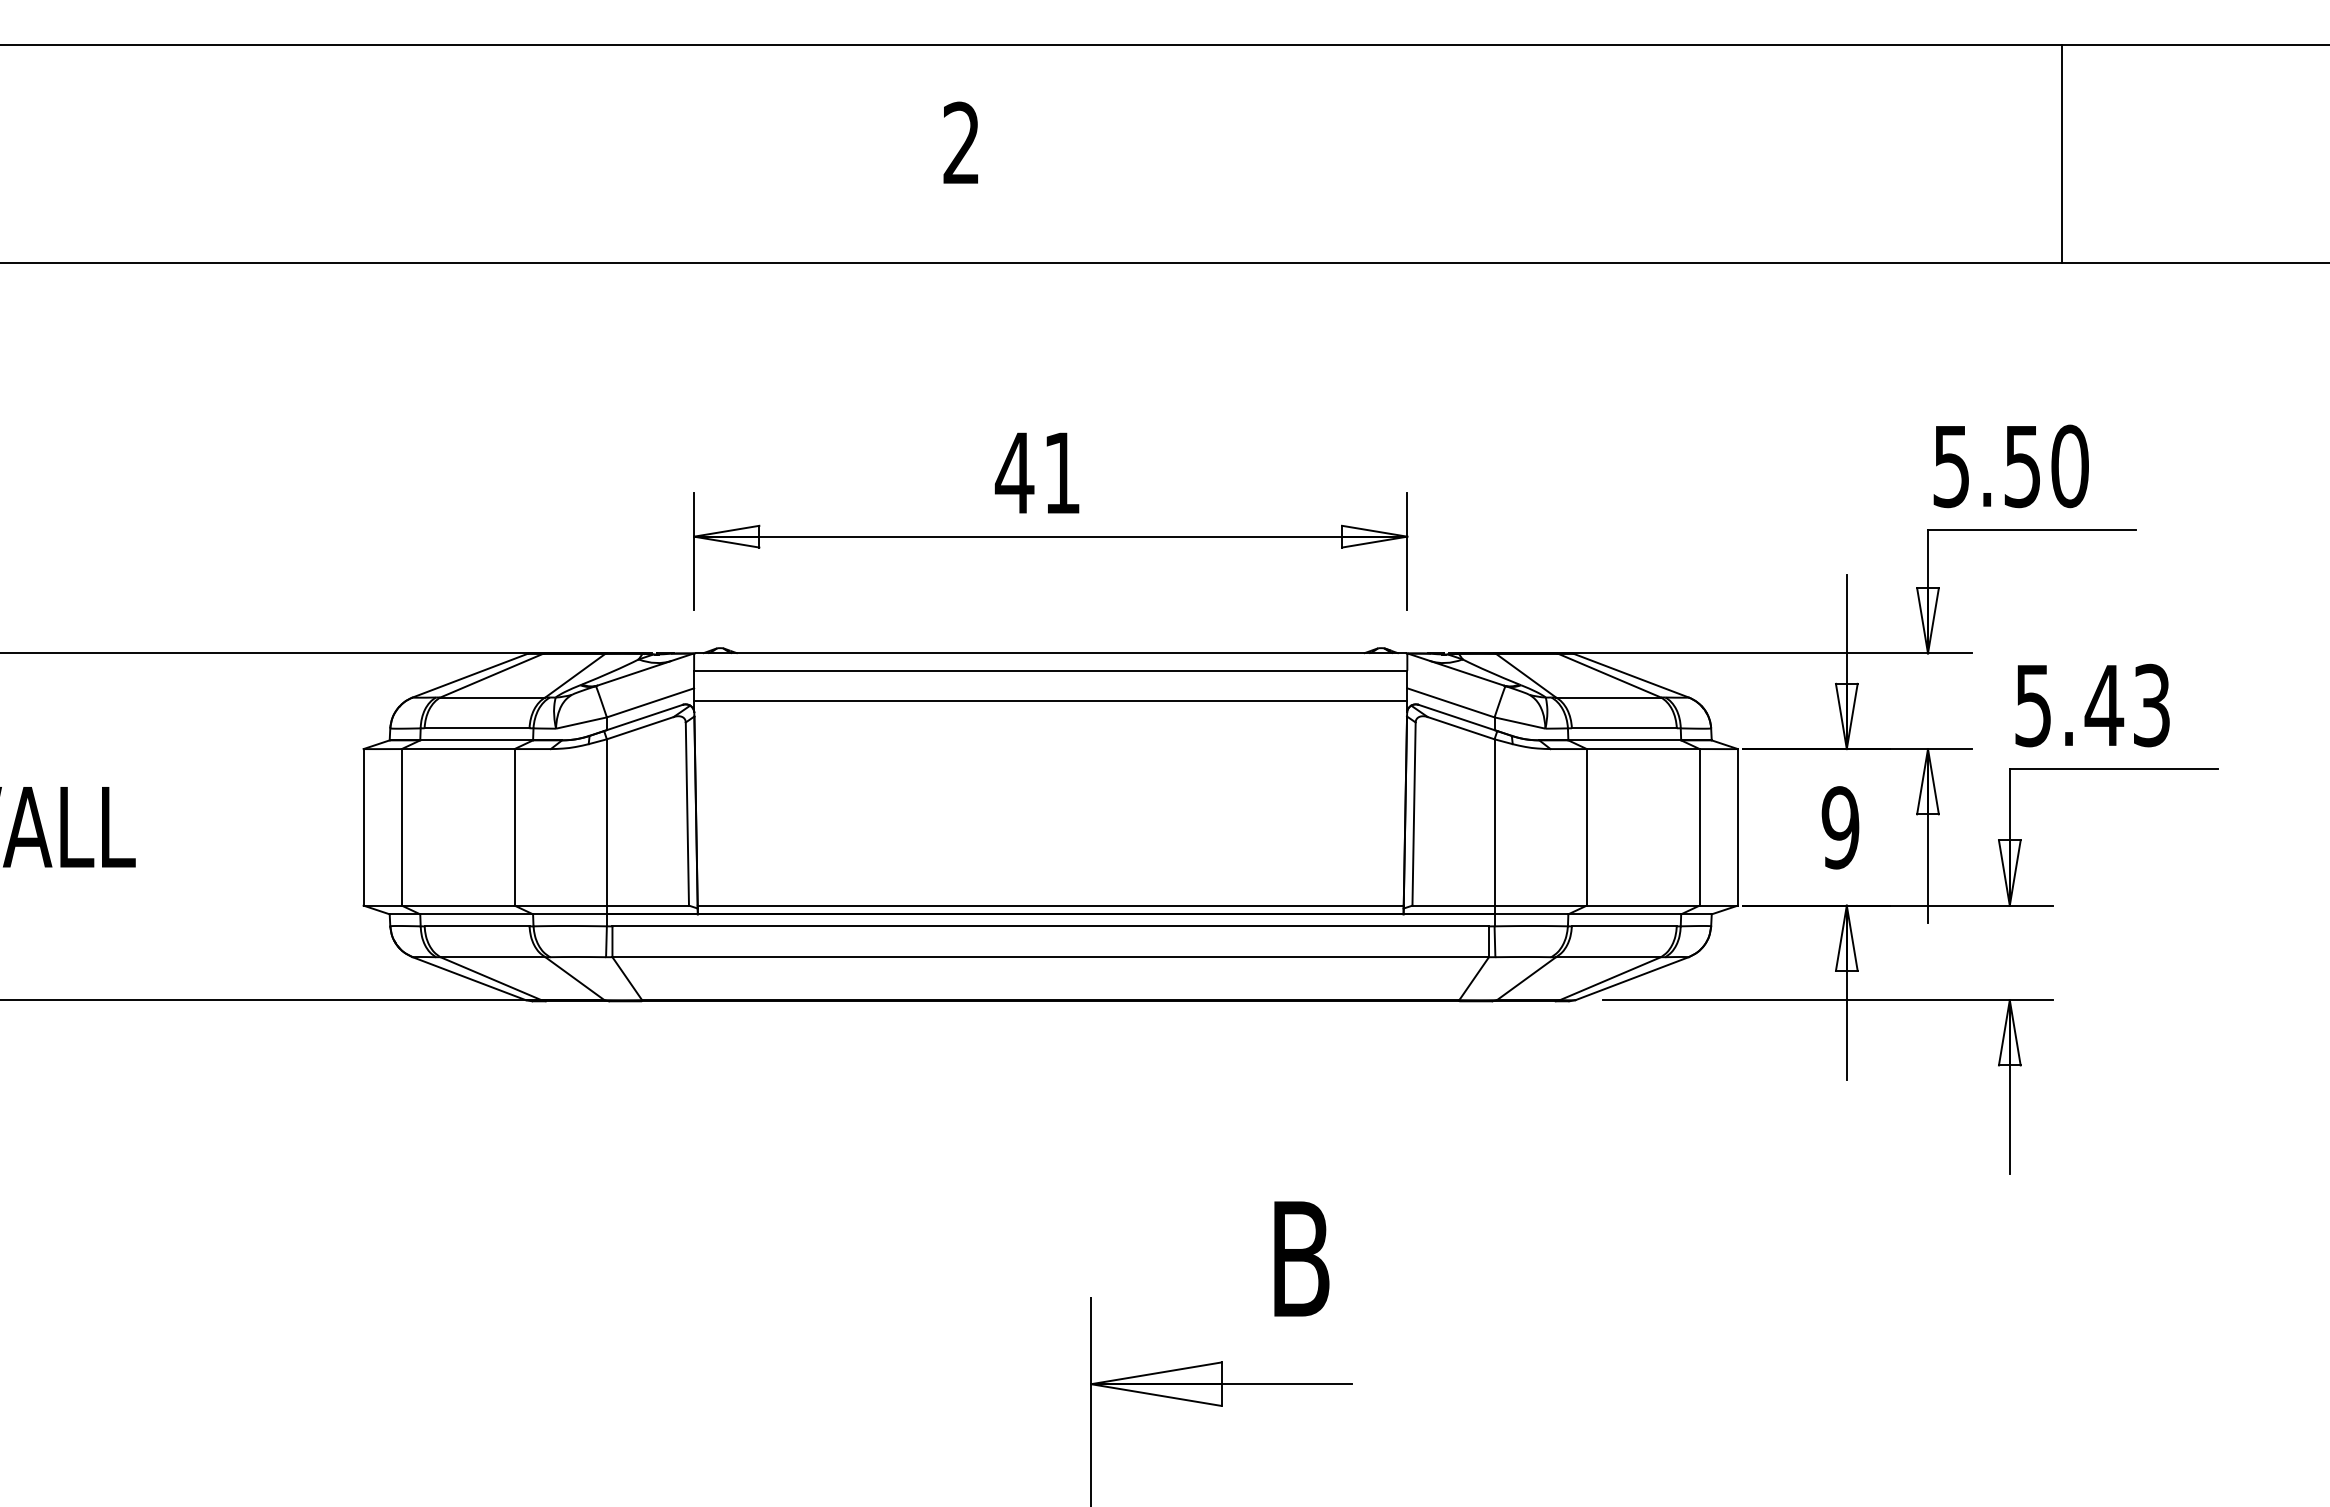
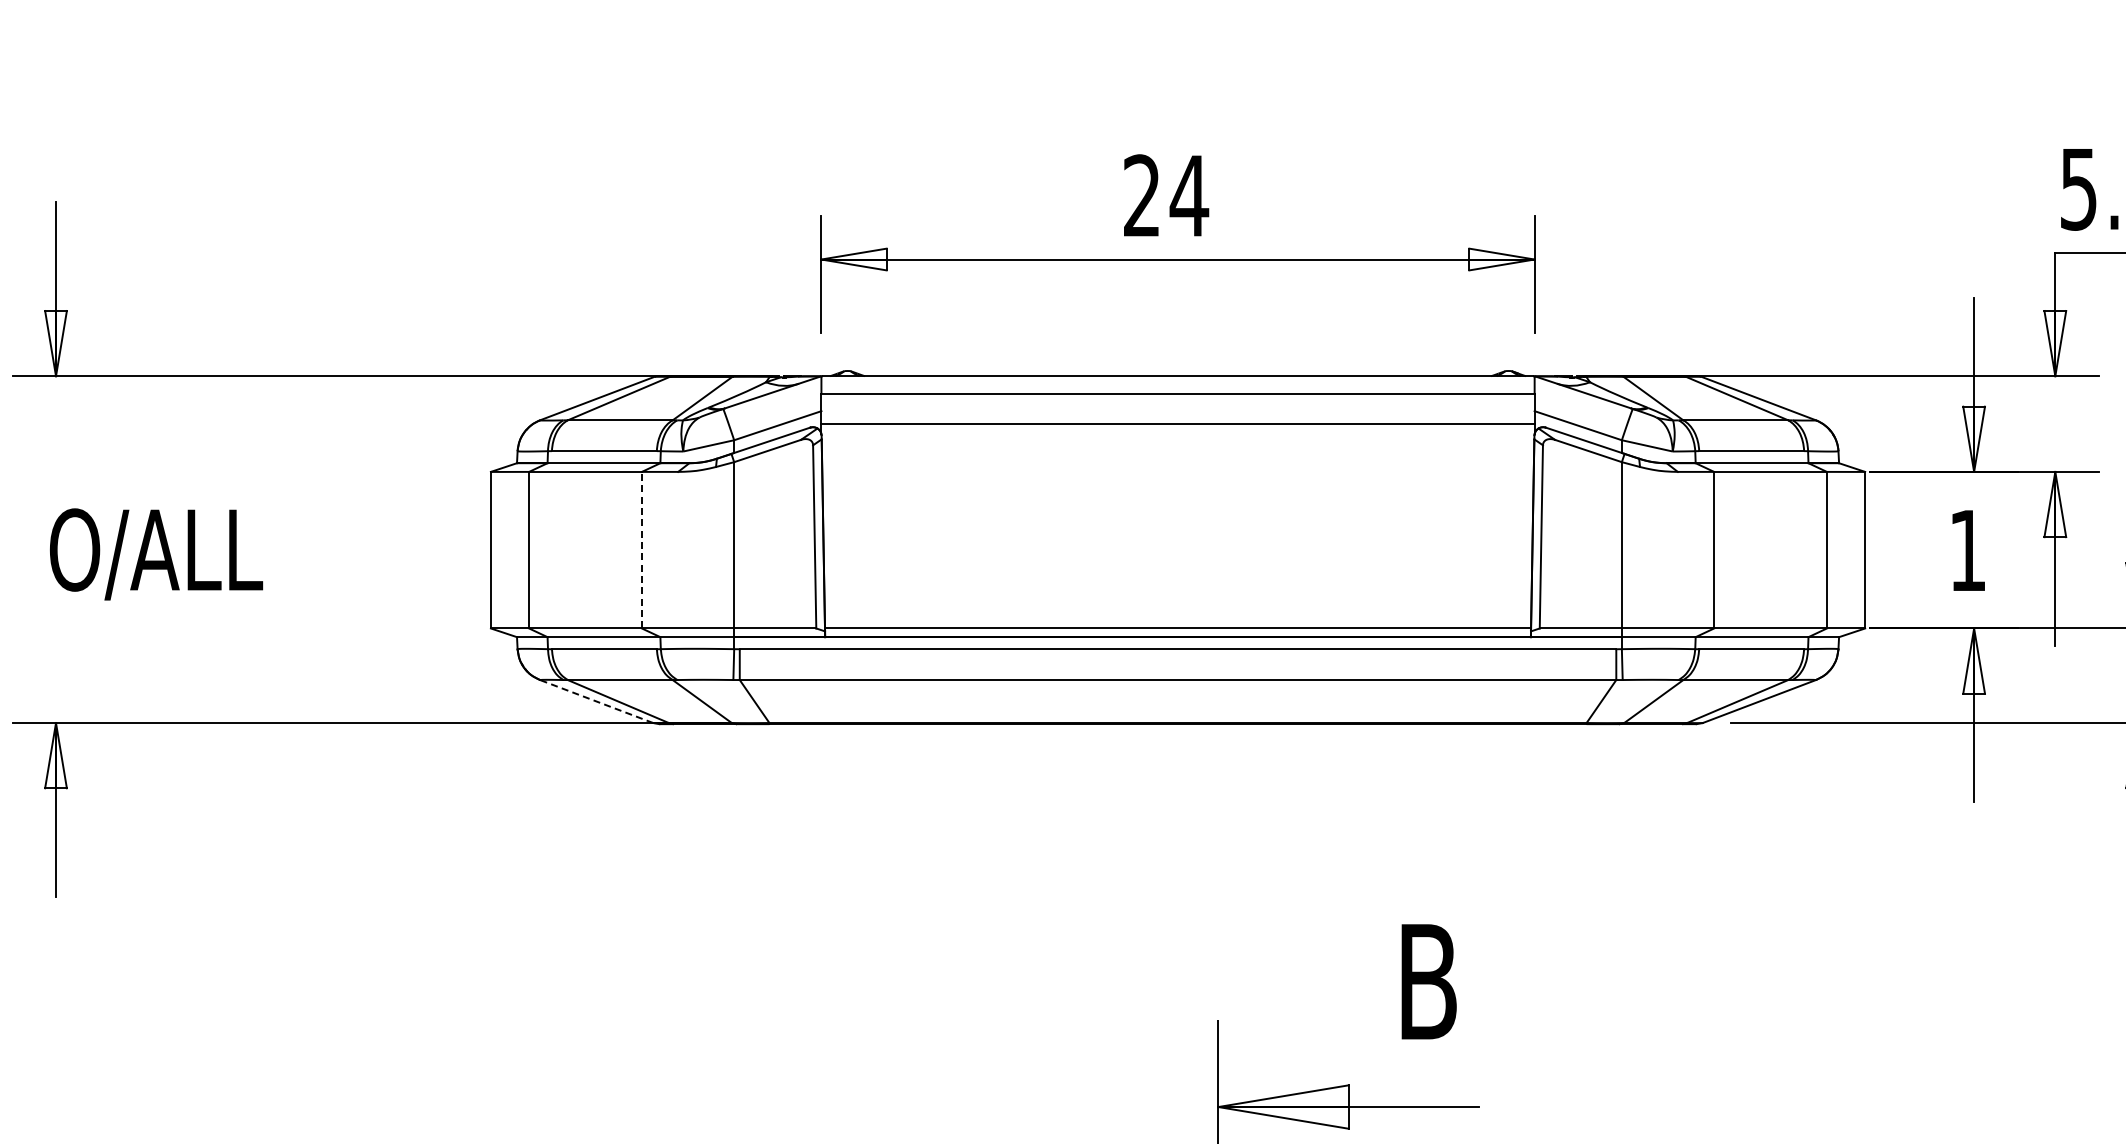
text: (1037, 472) -> (1164, 195), 41 -> 24
line: (514, 826) -> (641, 549), solid -> dashed
text: (1840, 827) -> (1967, 550), 9 -> 1
line: (469, 978) -> (596, 701), solid -> dashed

